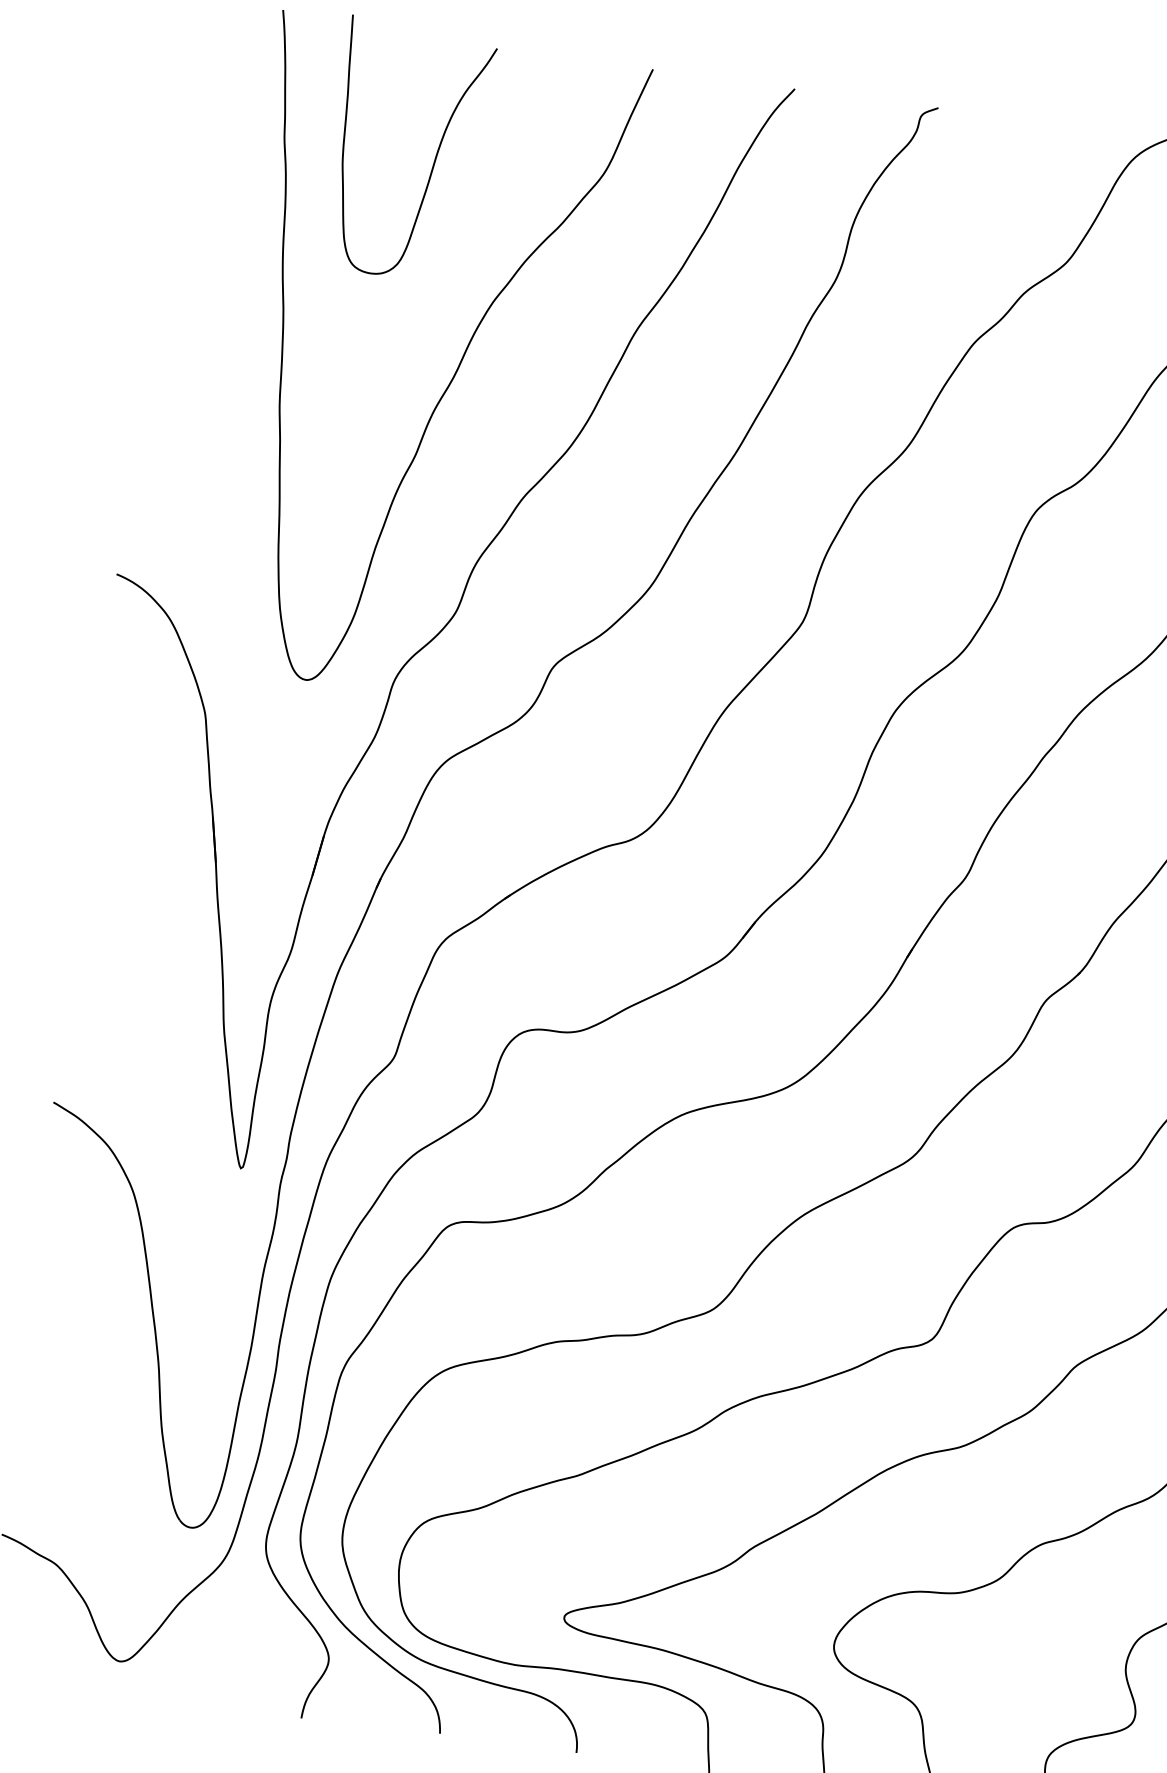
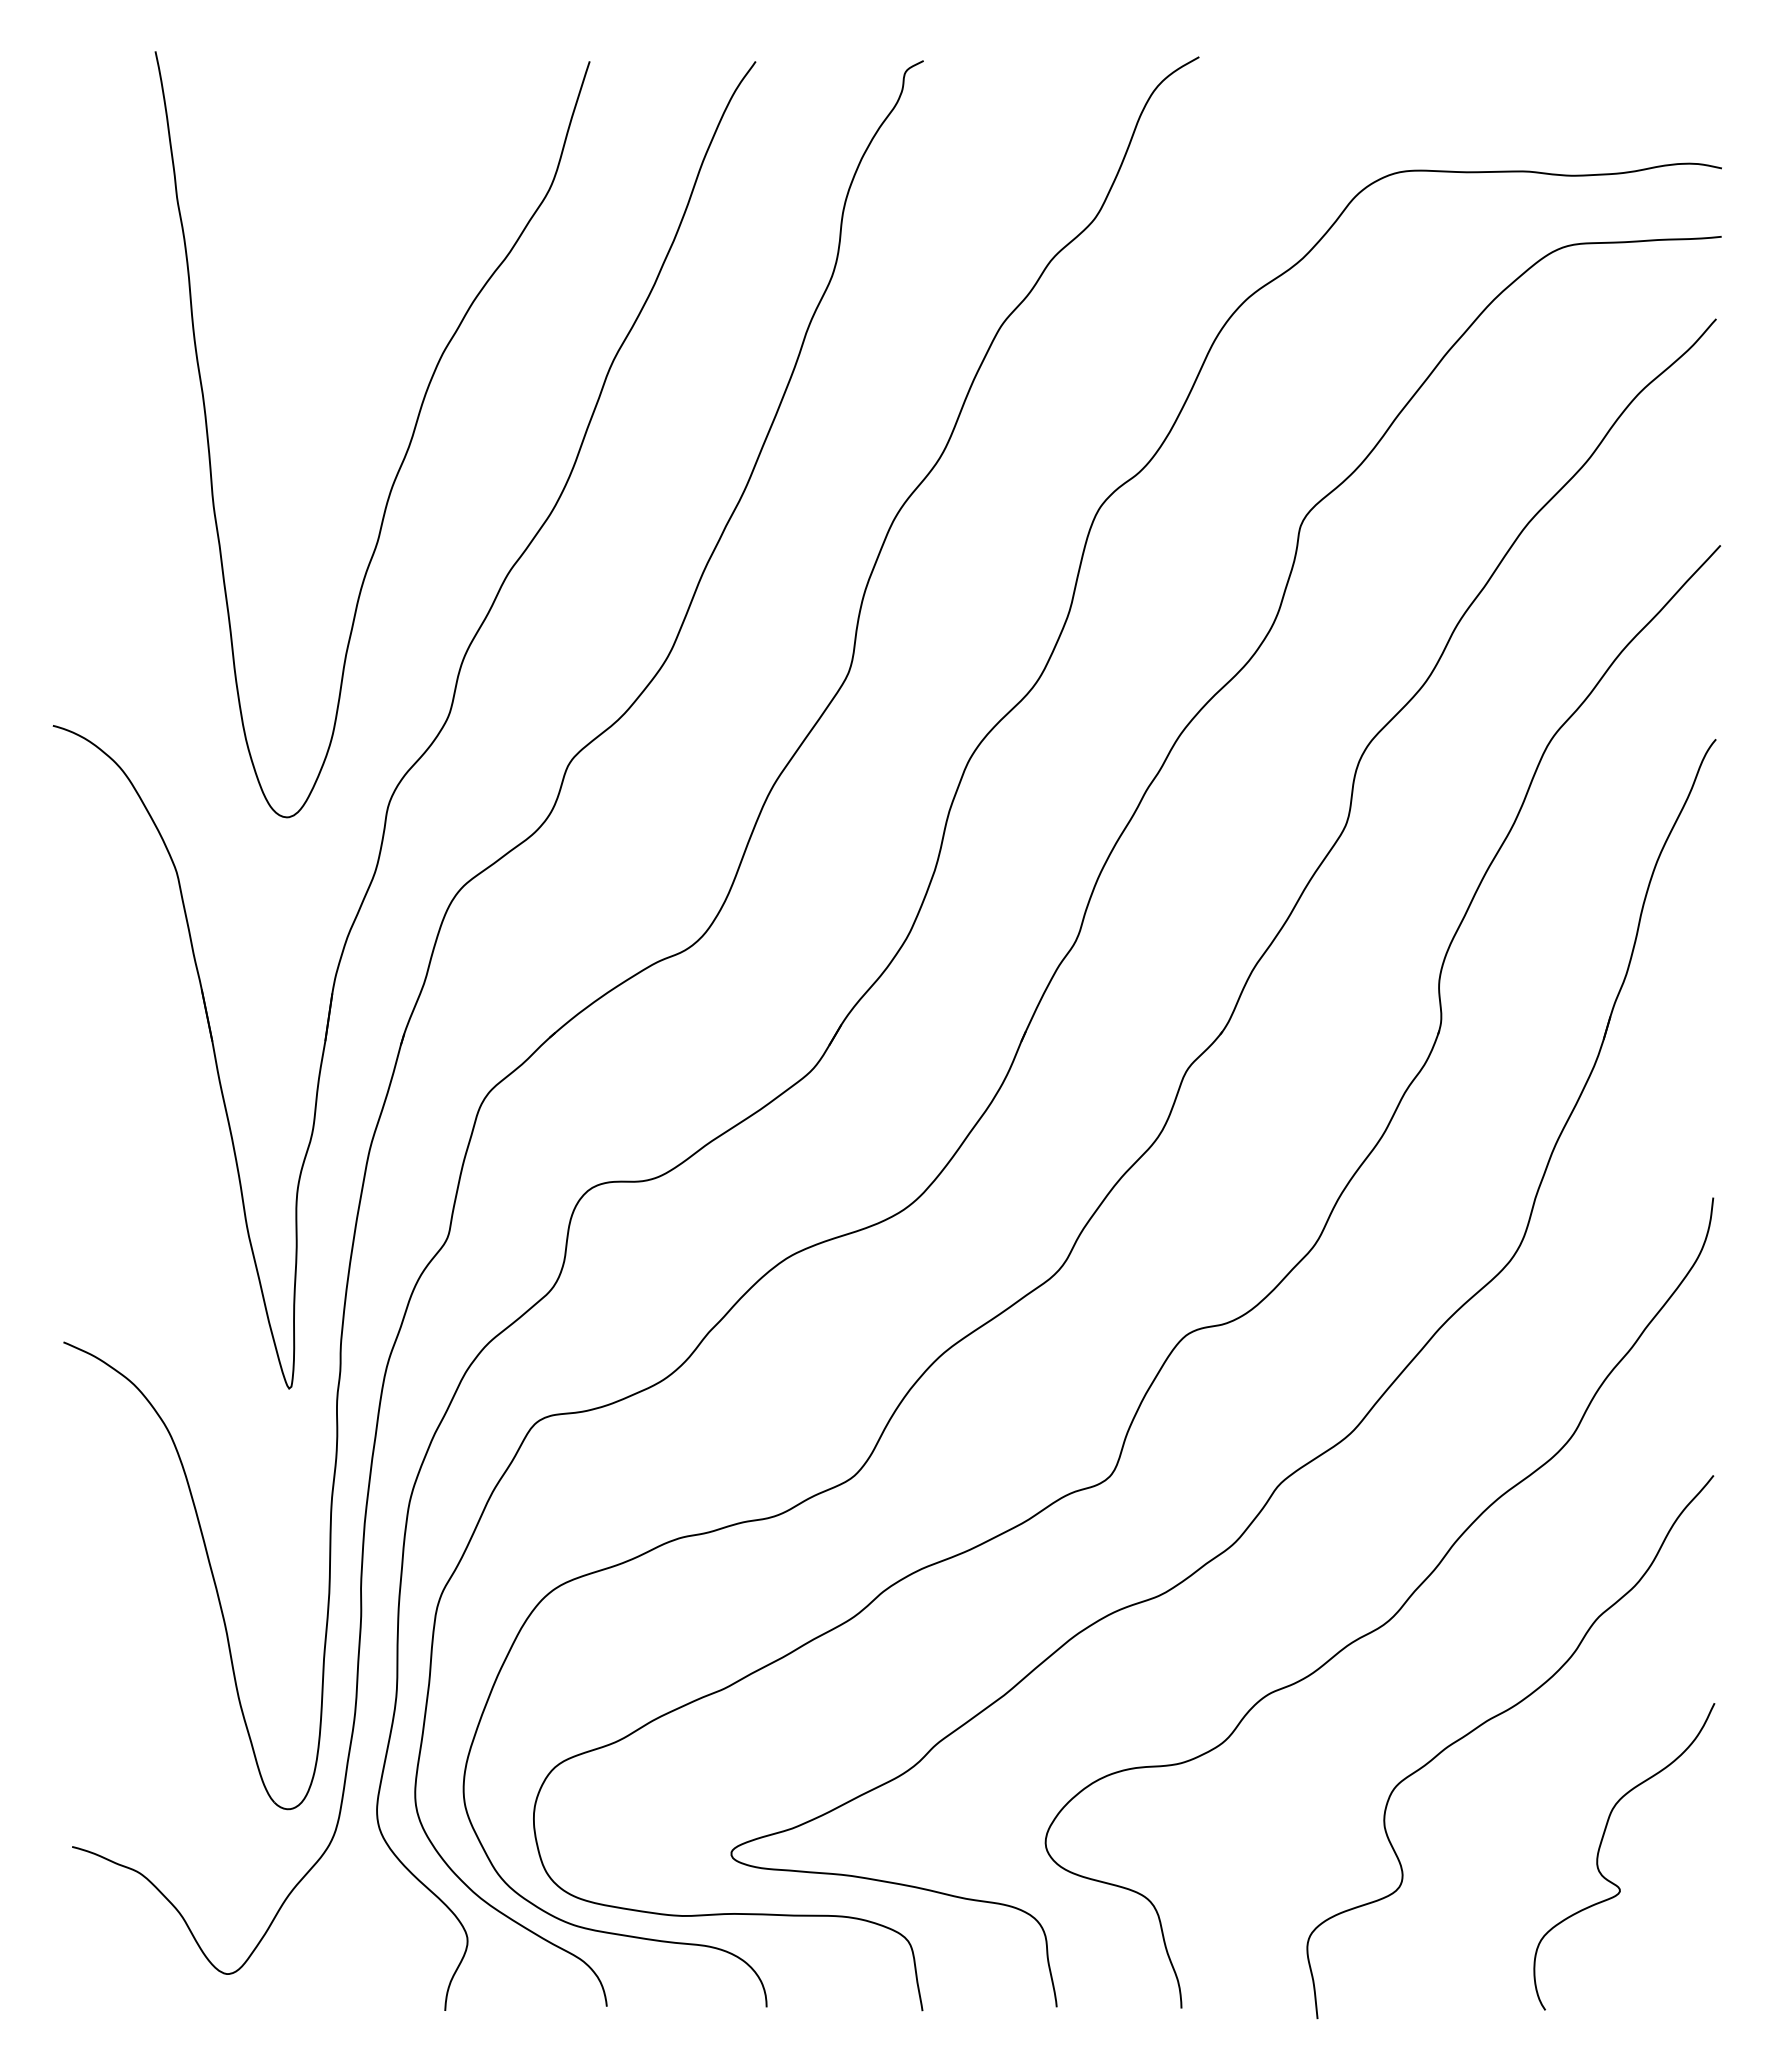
curve: (434, 160) -> (352, 200), removed

